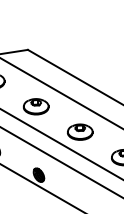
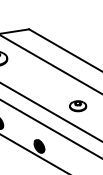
part: (35, 106) -> (36, 82), removed
part: (80, 131) -> (78, 105), size x0.7

